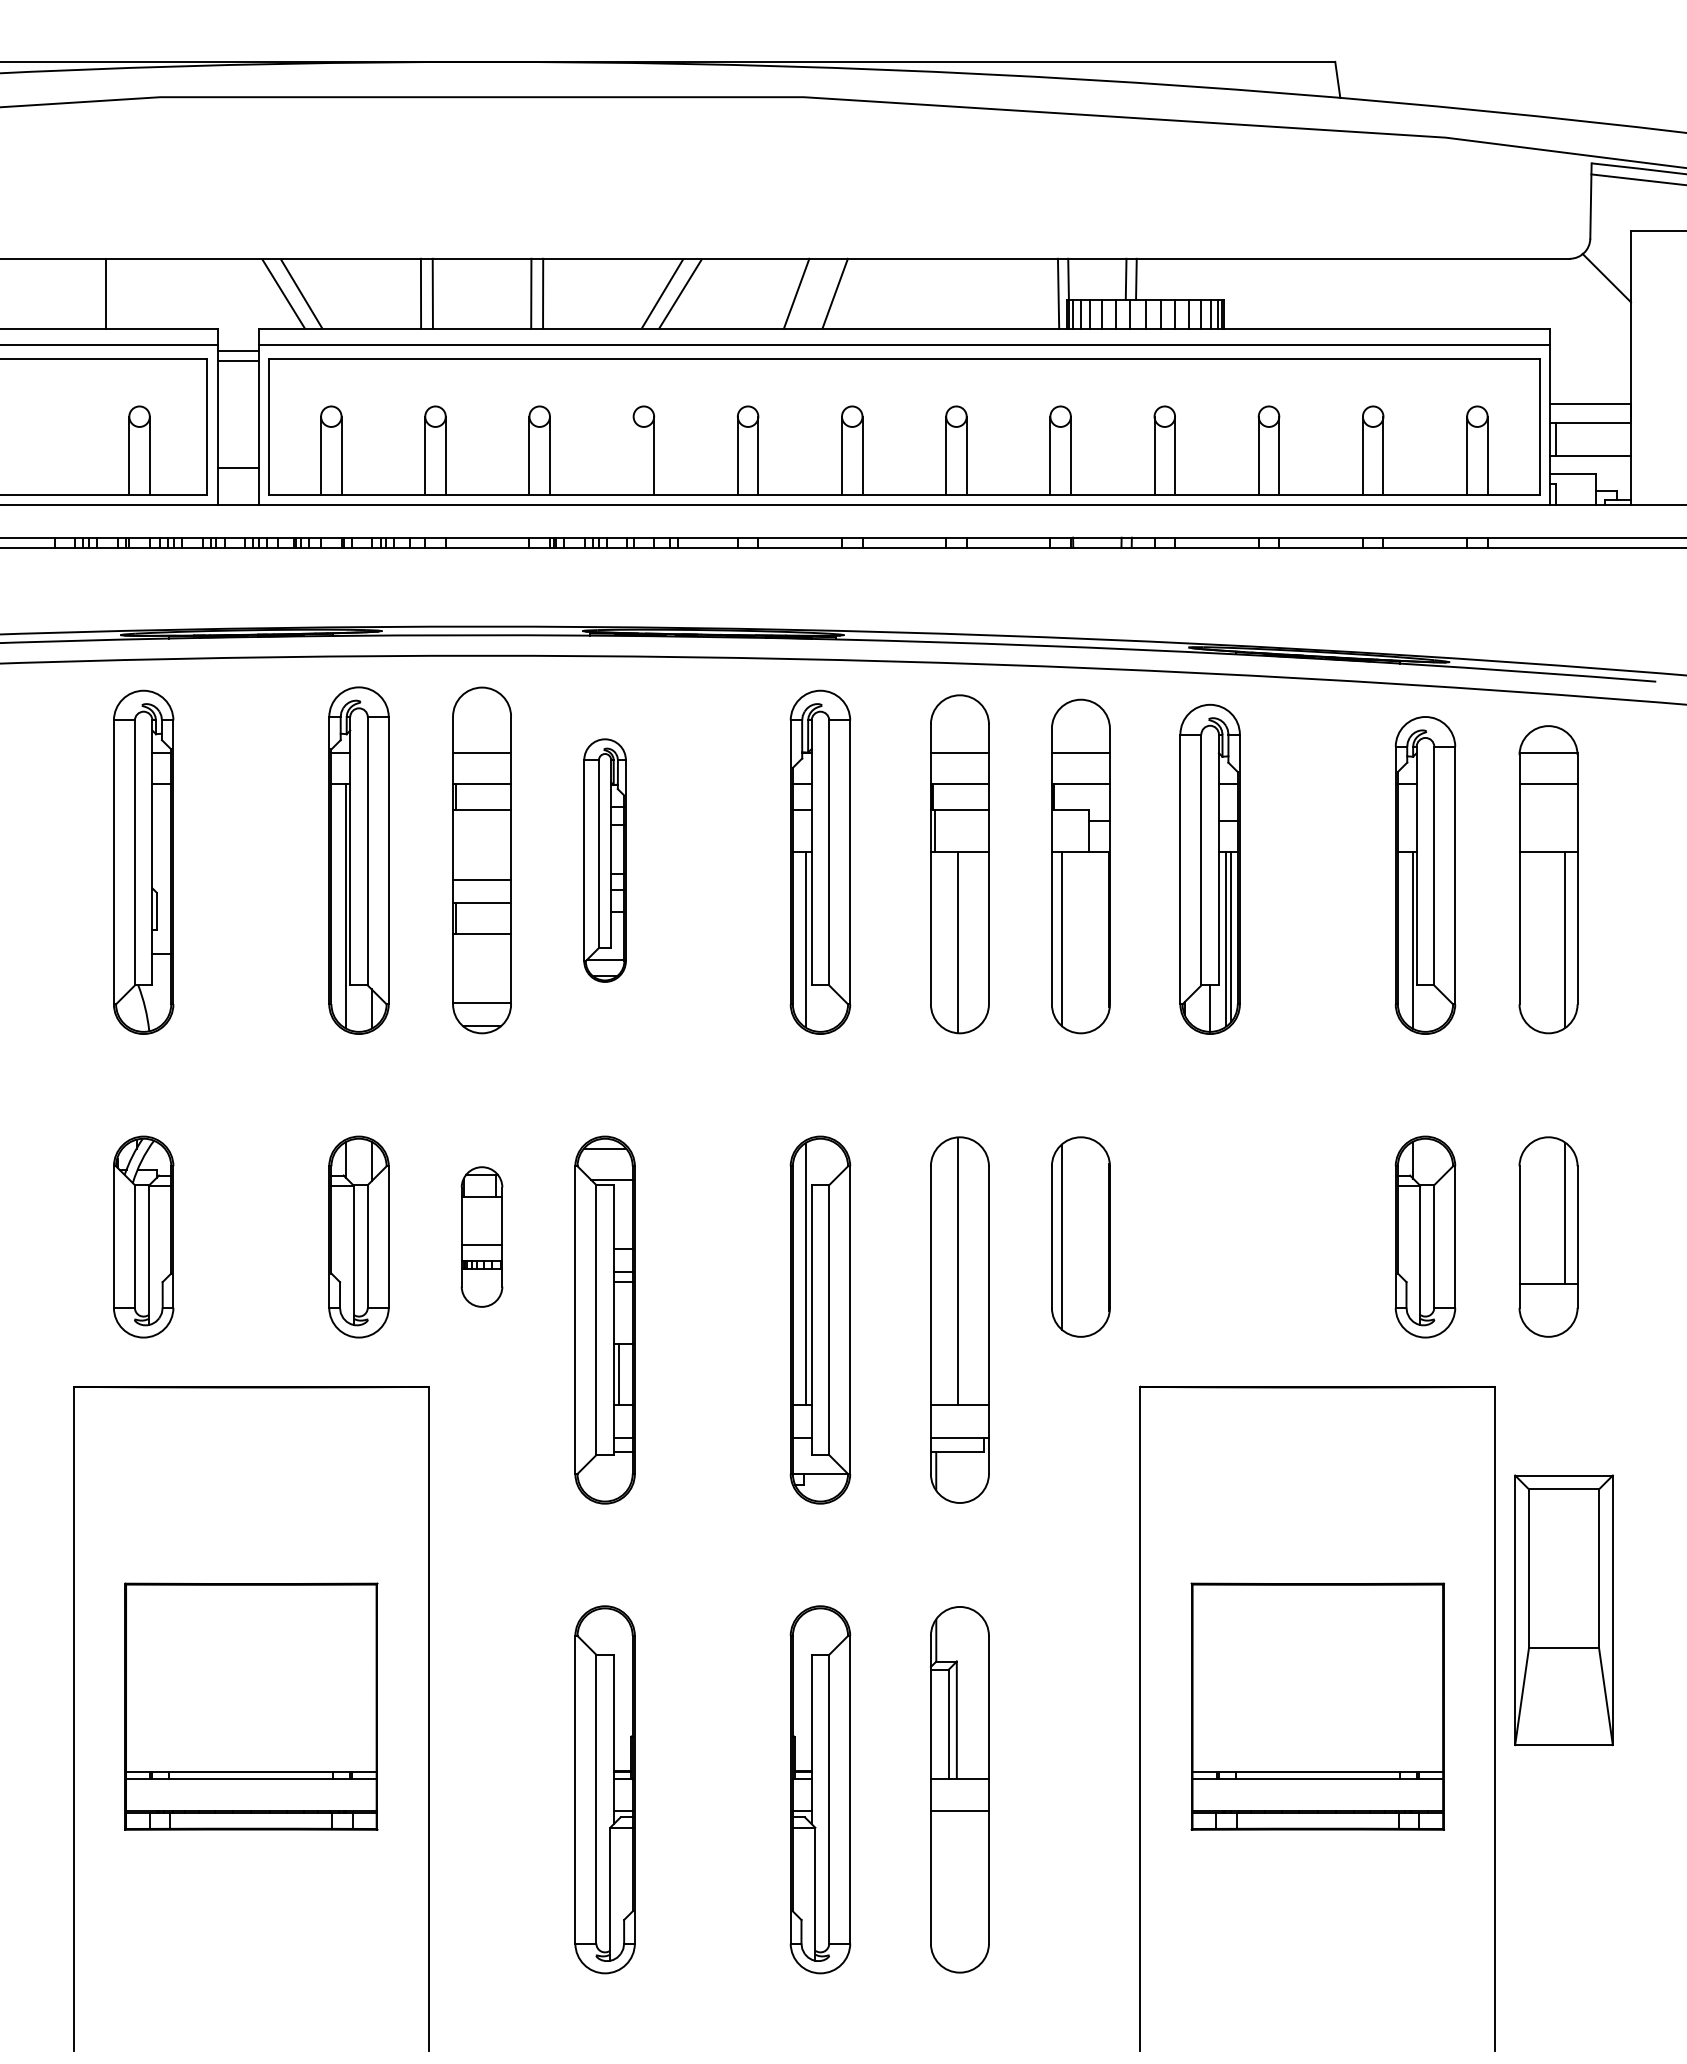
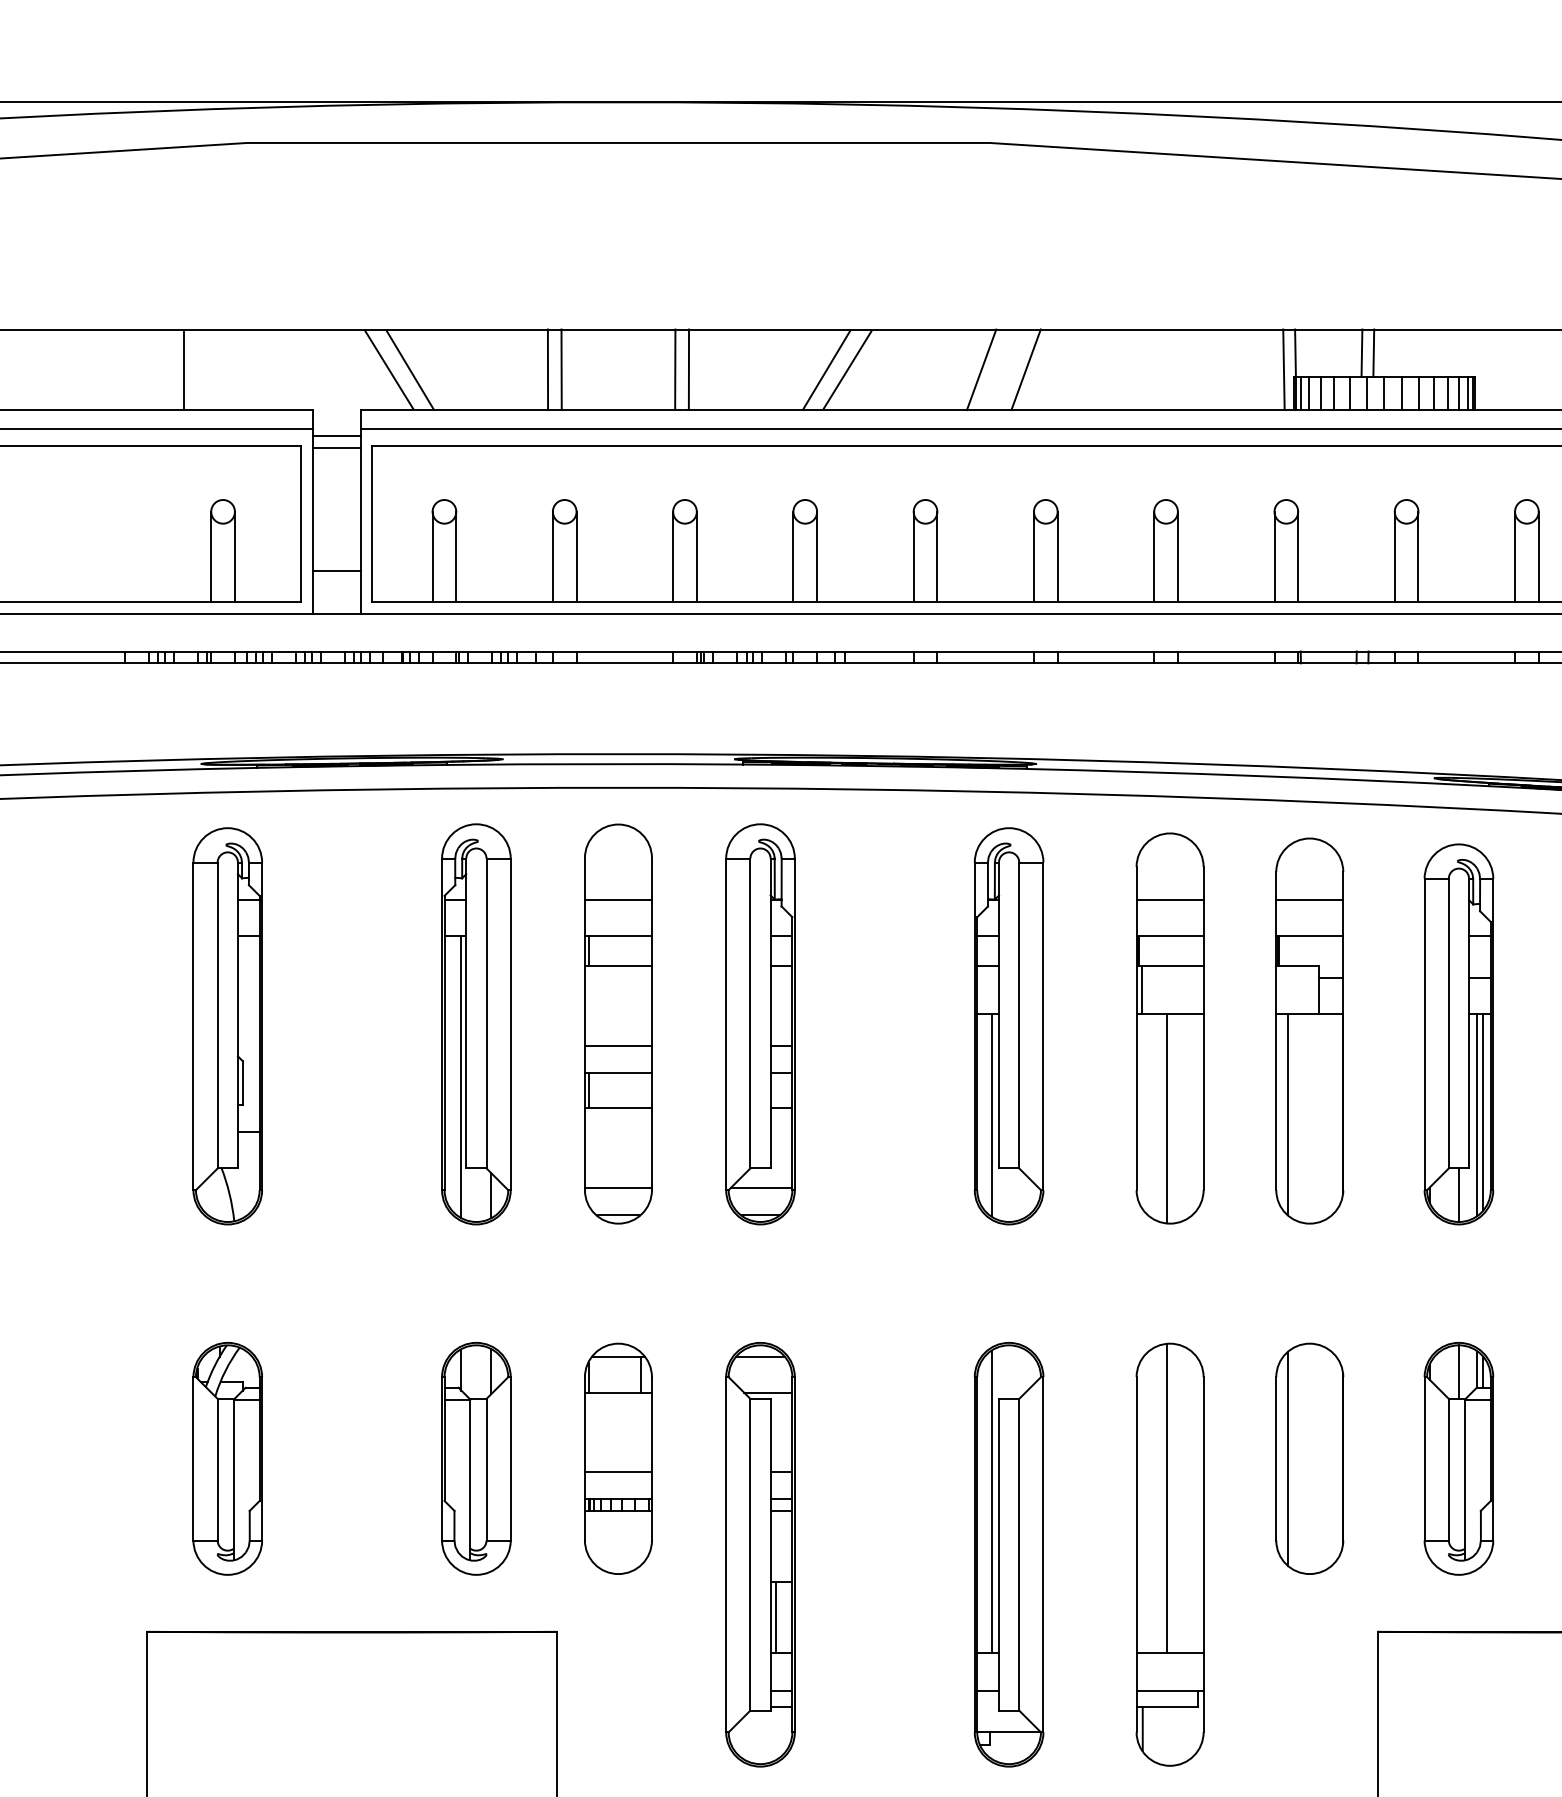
line: (633, 455) -> (793, 556), added
part: (604, 860) -> (759, 1024), size x1.43
part: (481, 1236) -> (617, 1458), size x1.43
part: (1209, 1236) -> (1458, 1458), added

